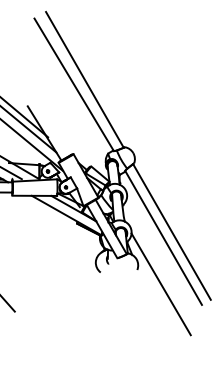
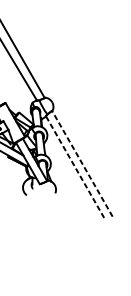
line: (171, 231) -> (81, 163), solid -> dashed
line: (163, 238) -> (75, 168), solid -> dashed
line: (160, 284) -> (73, 204), removed

